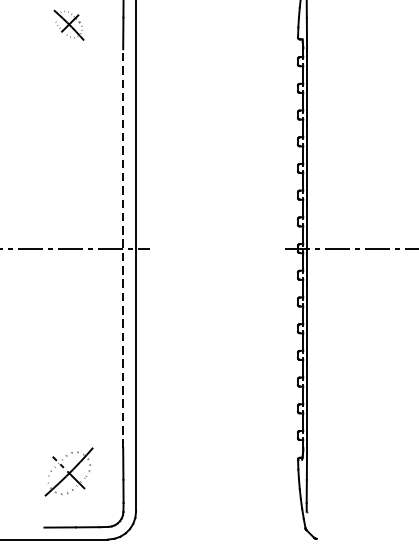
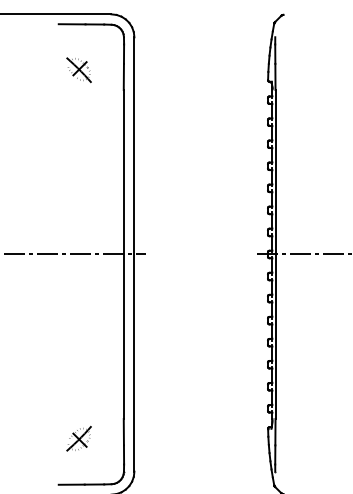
line: (122, 248) -> (123, 254), dashed -> solid
part: (68, 471) -> (78, 438), size x0.62

